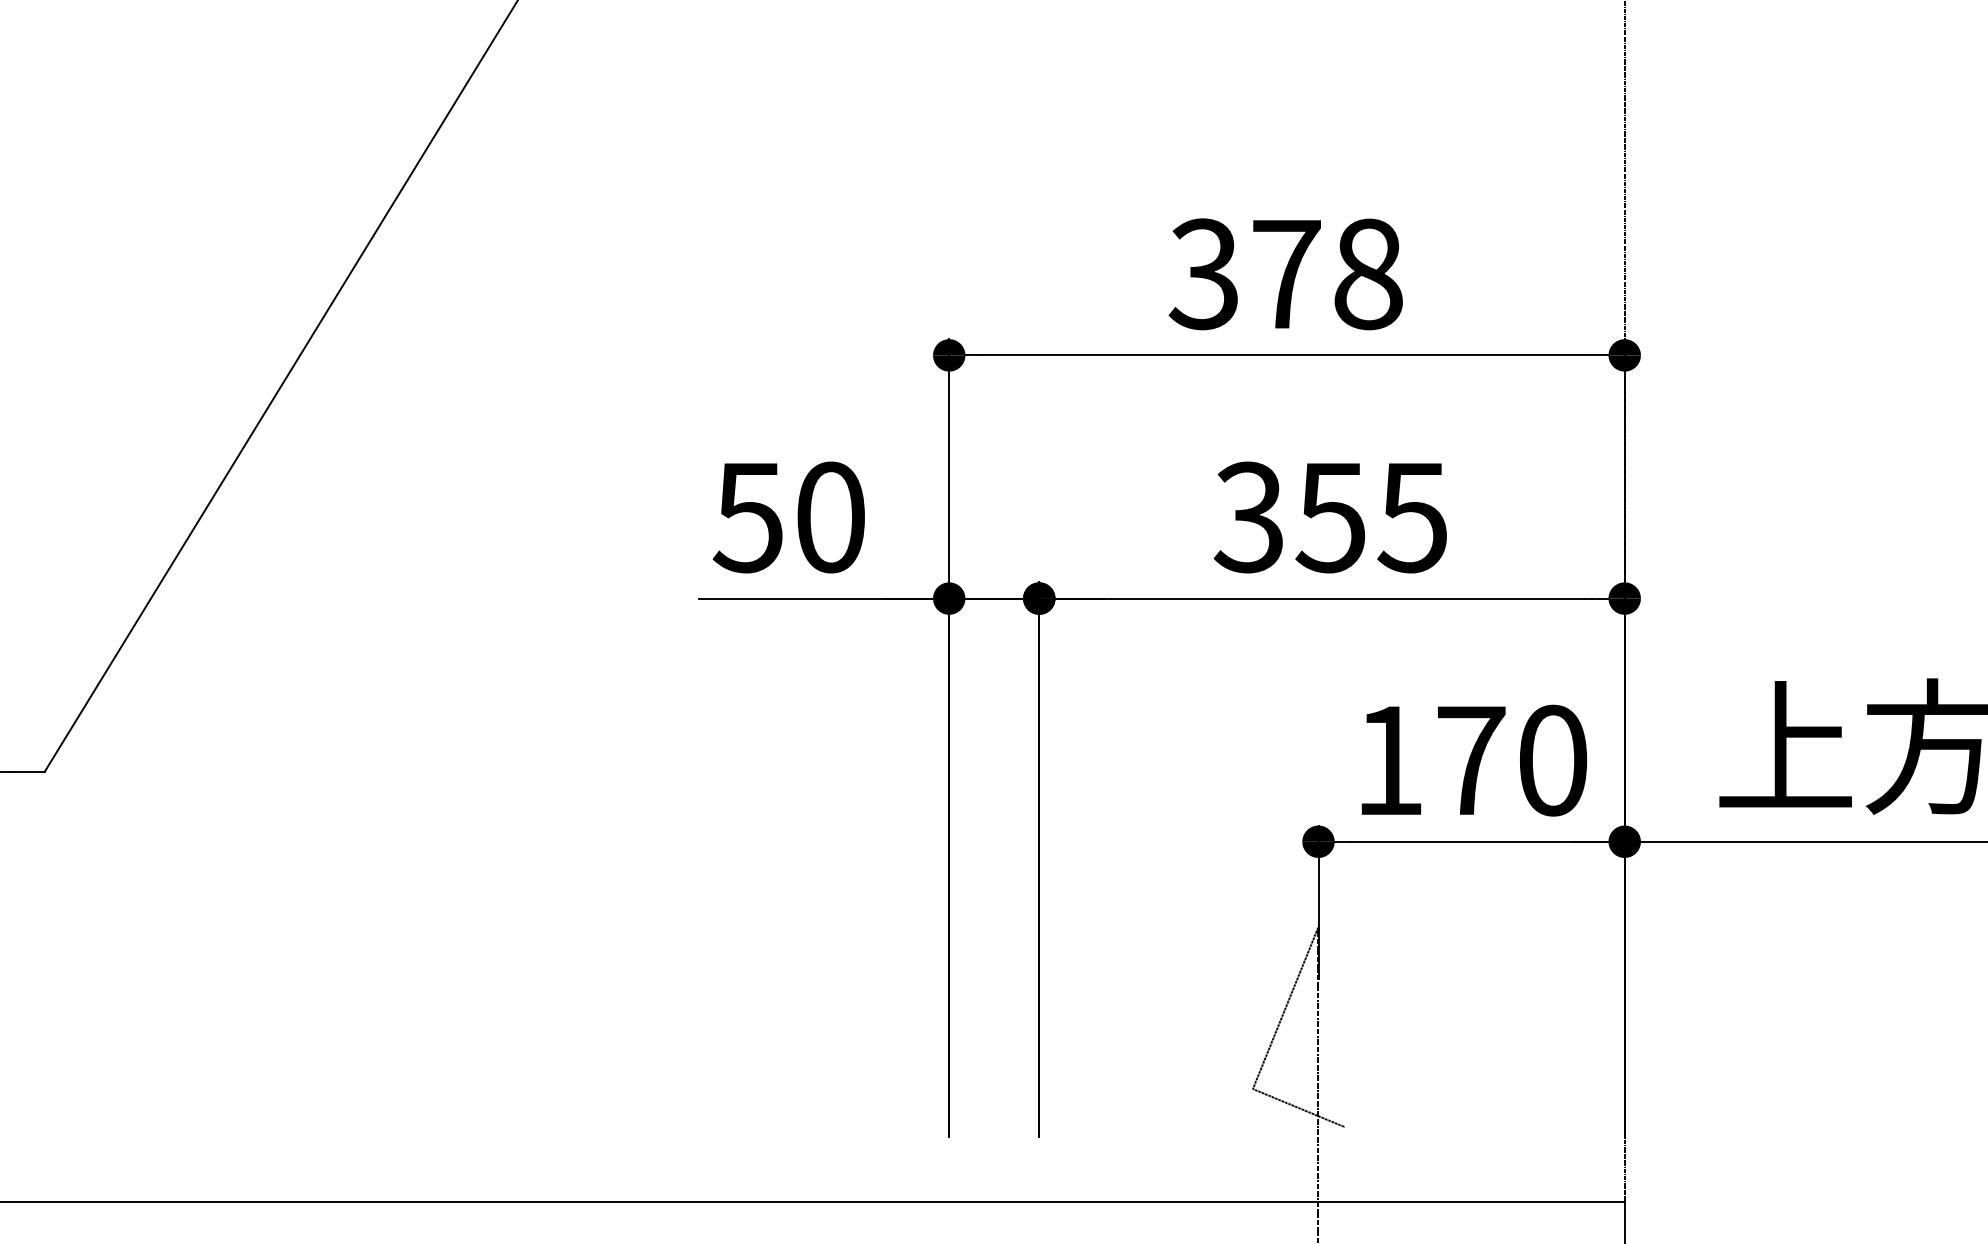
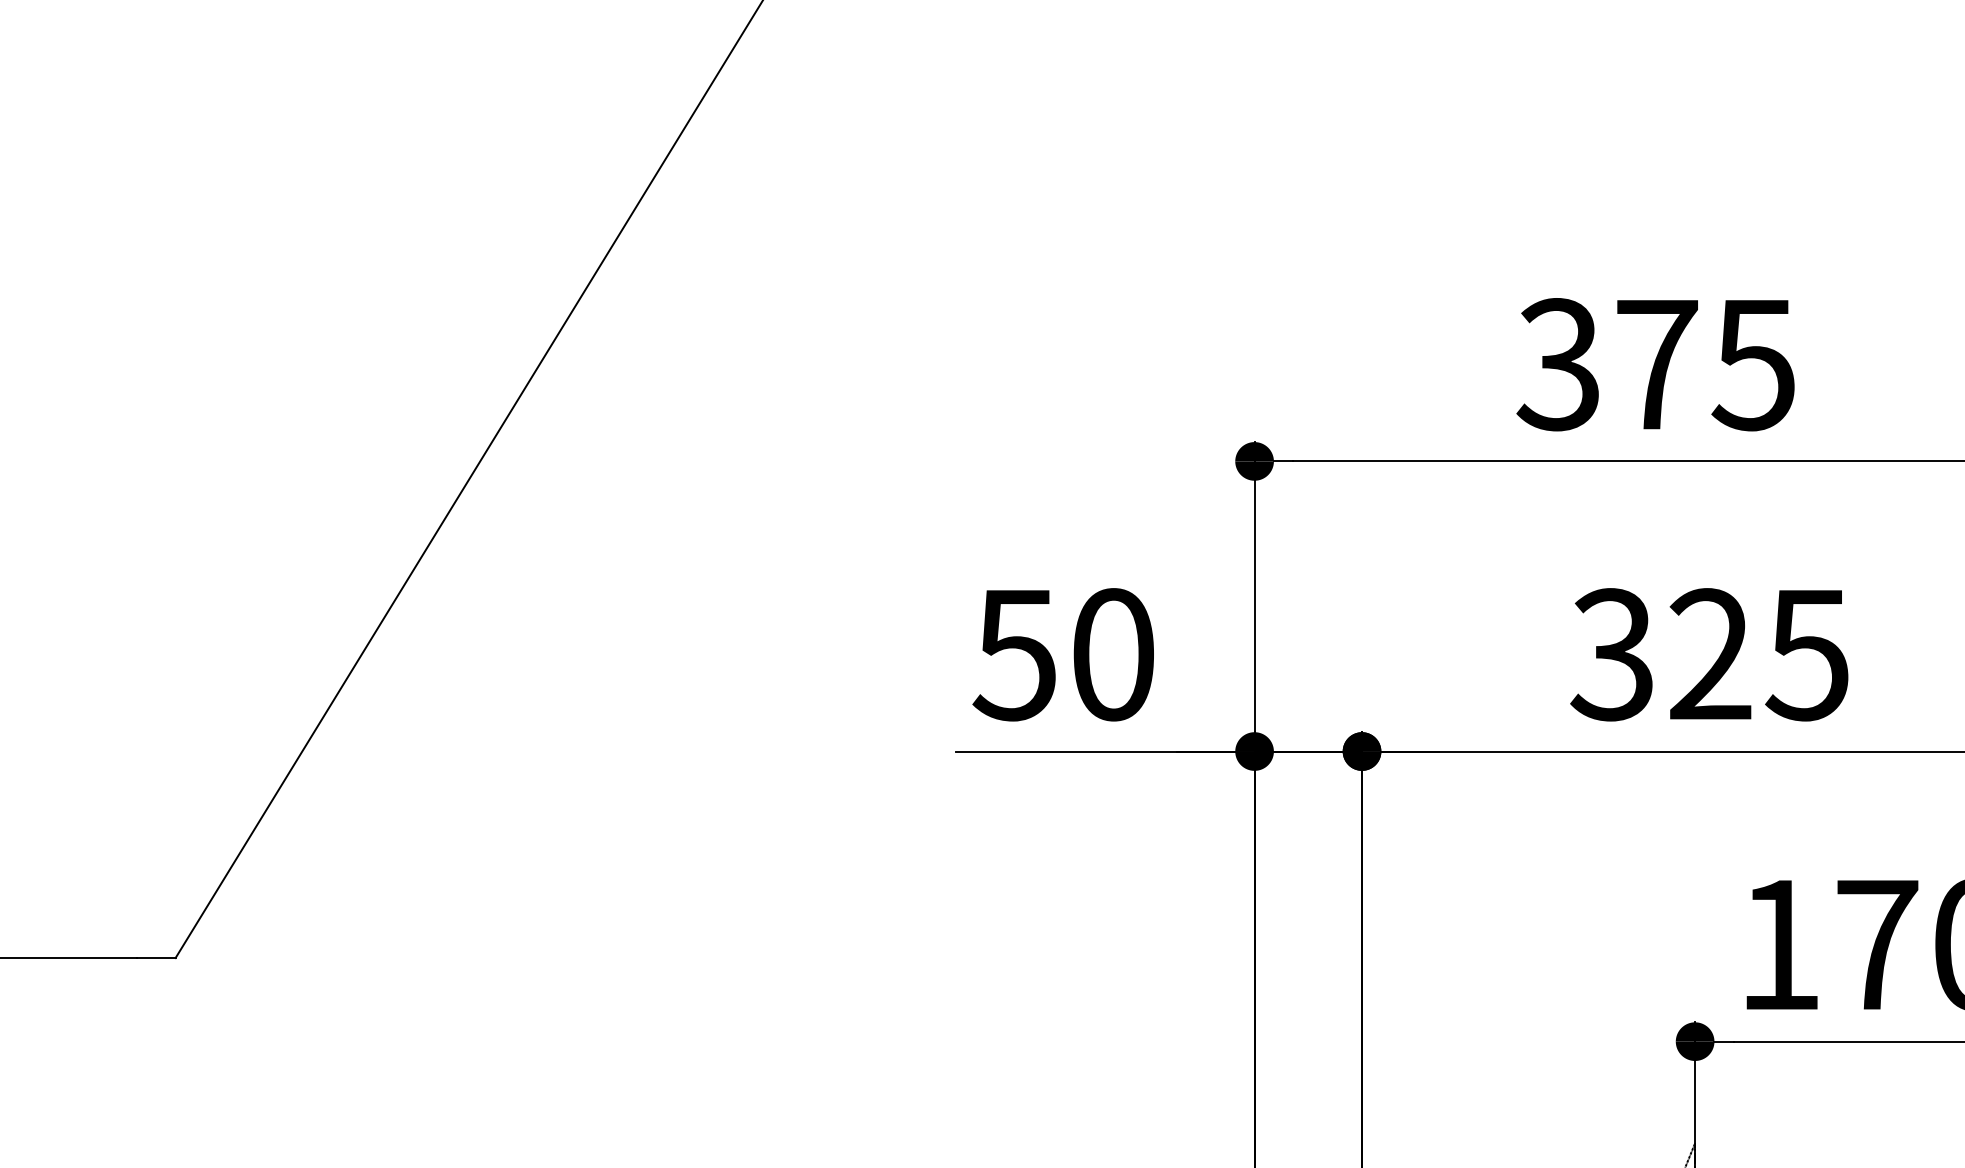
text: (1367, 274) -> (1753, 364), 378 -> 375
text: (1330, 517) -> (1709, 654), 355 -> 325

